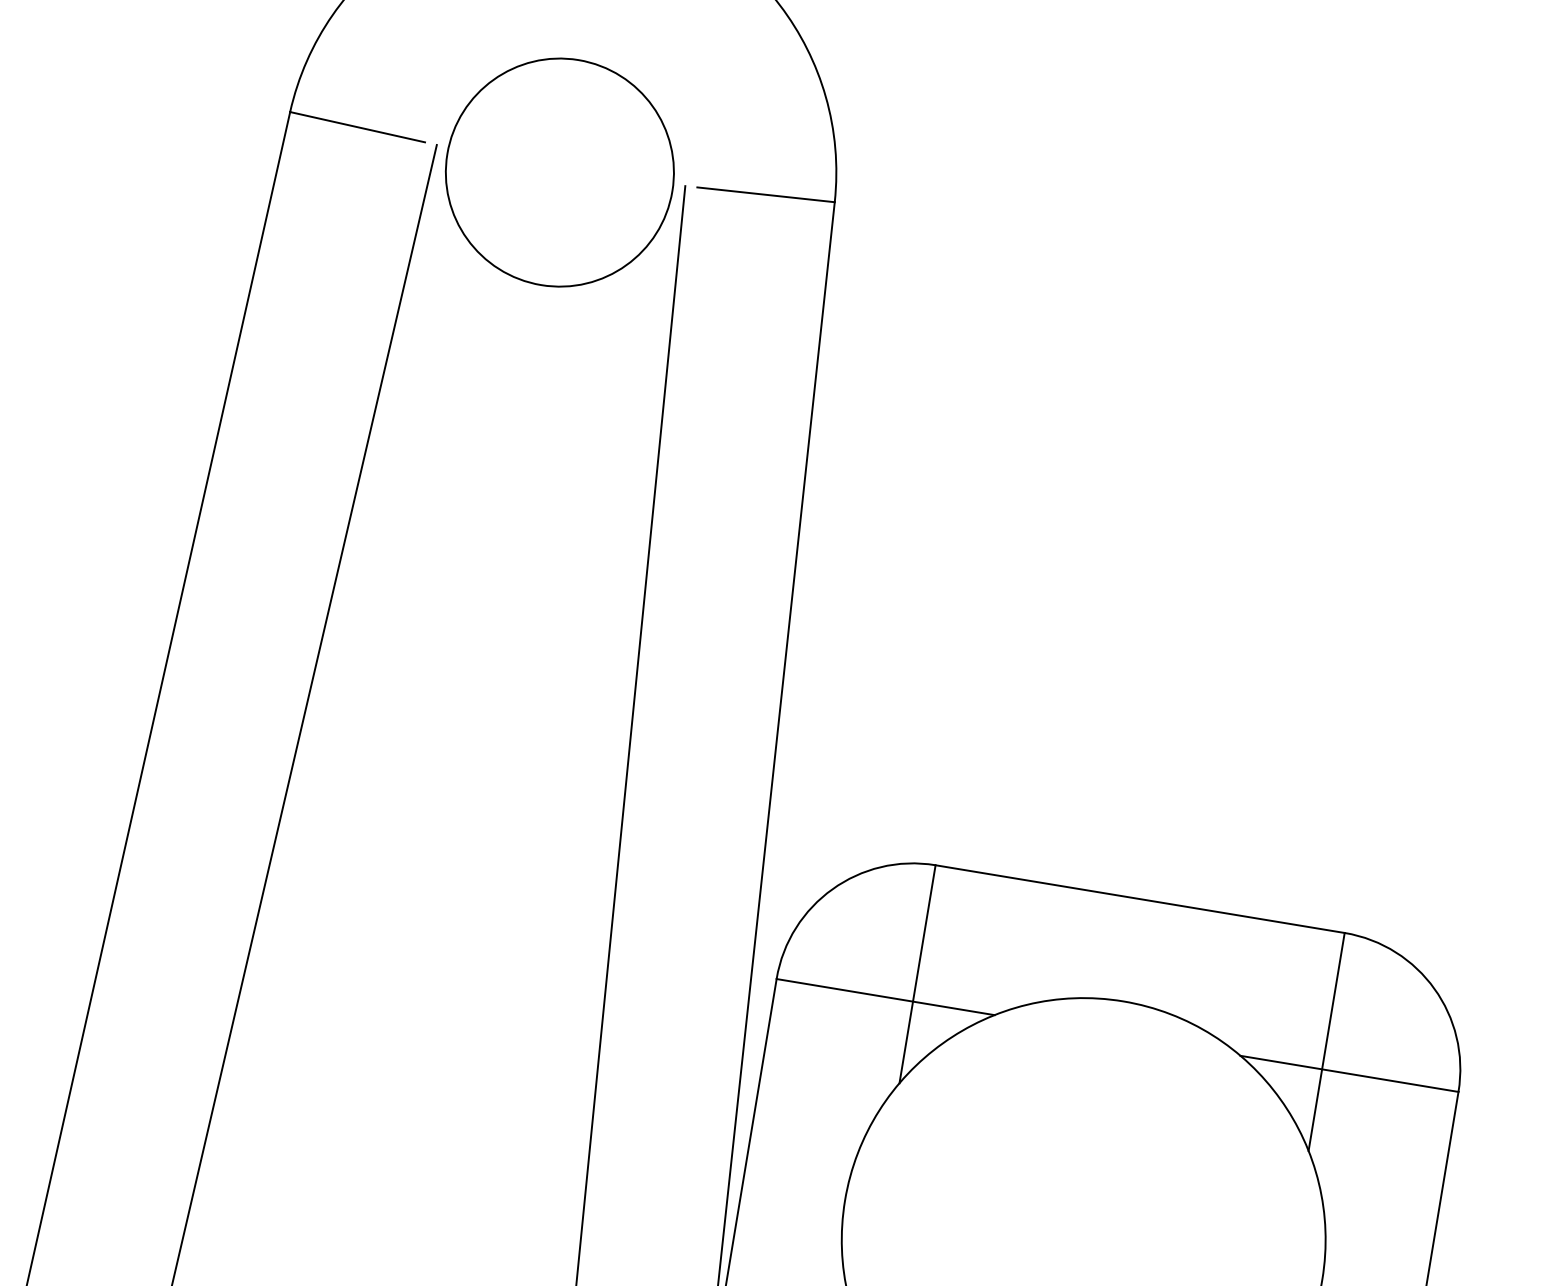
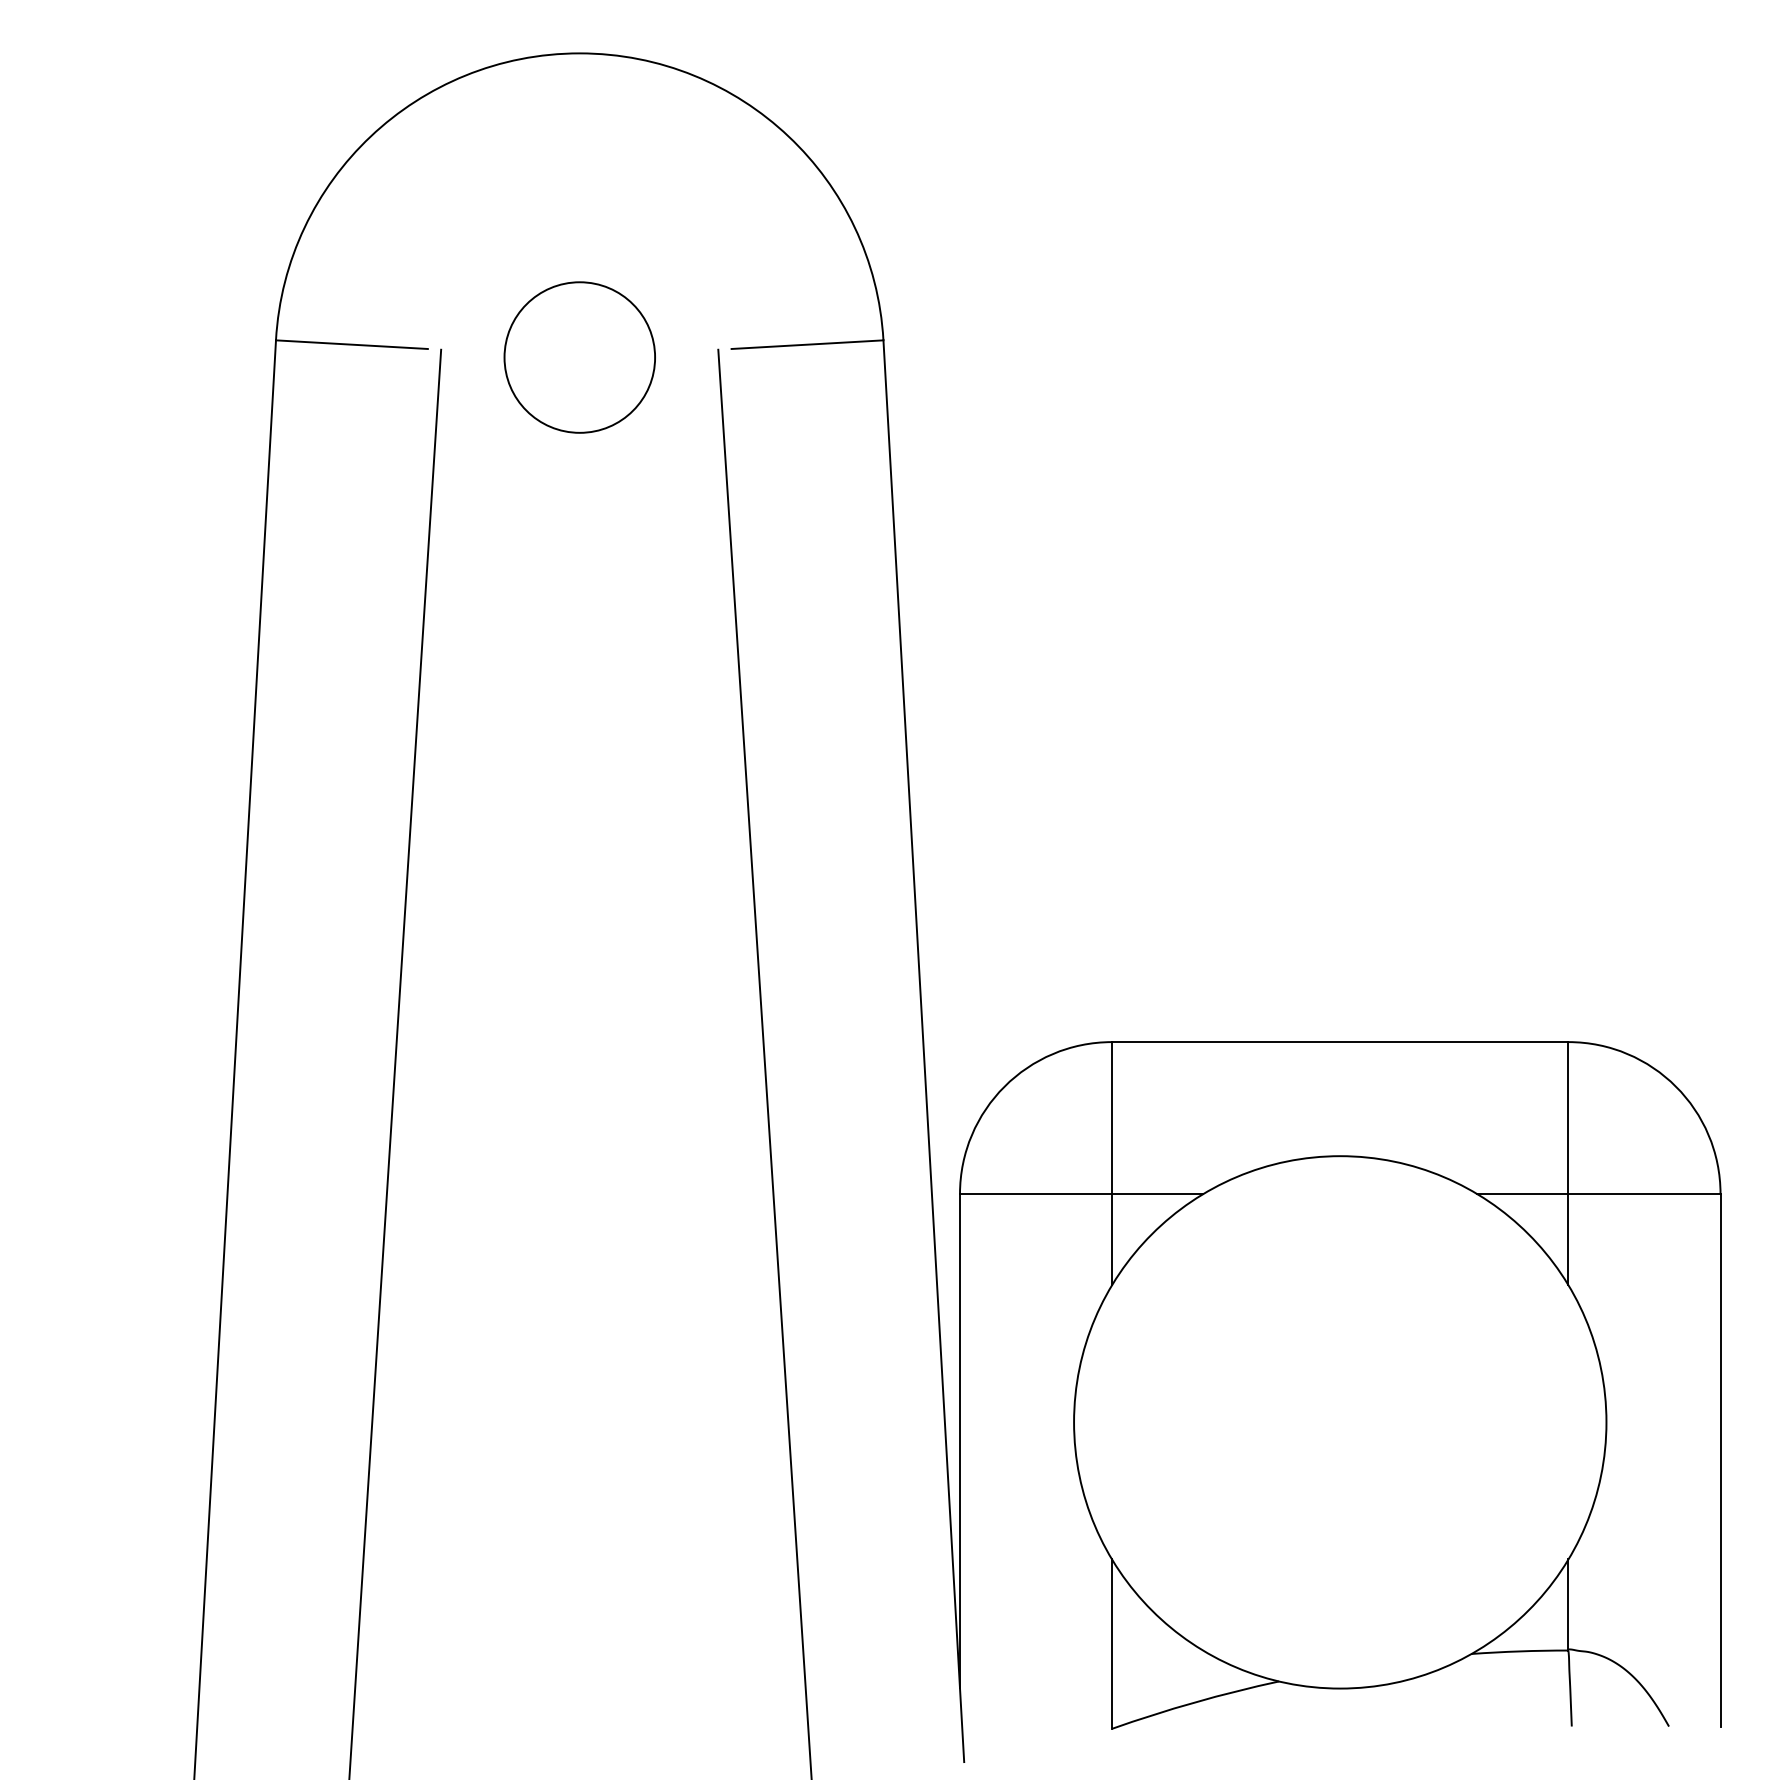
circle: (559, 172) -> (579, 357), size x0.6

